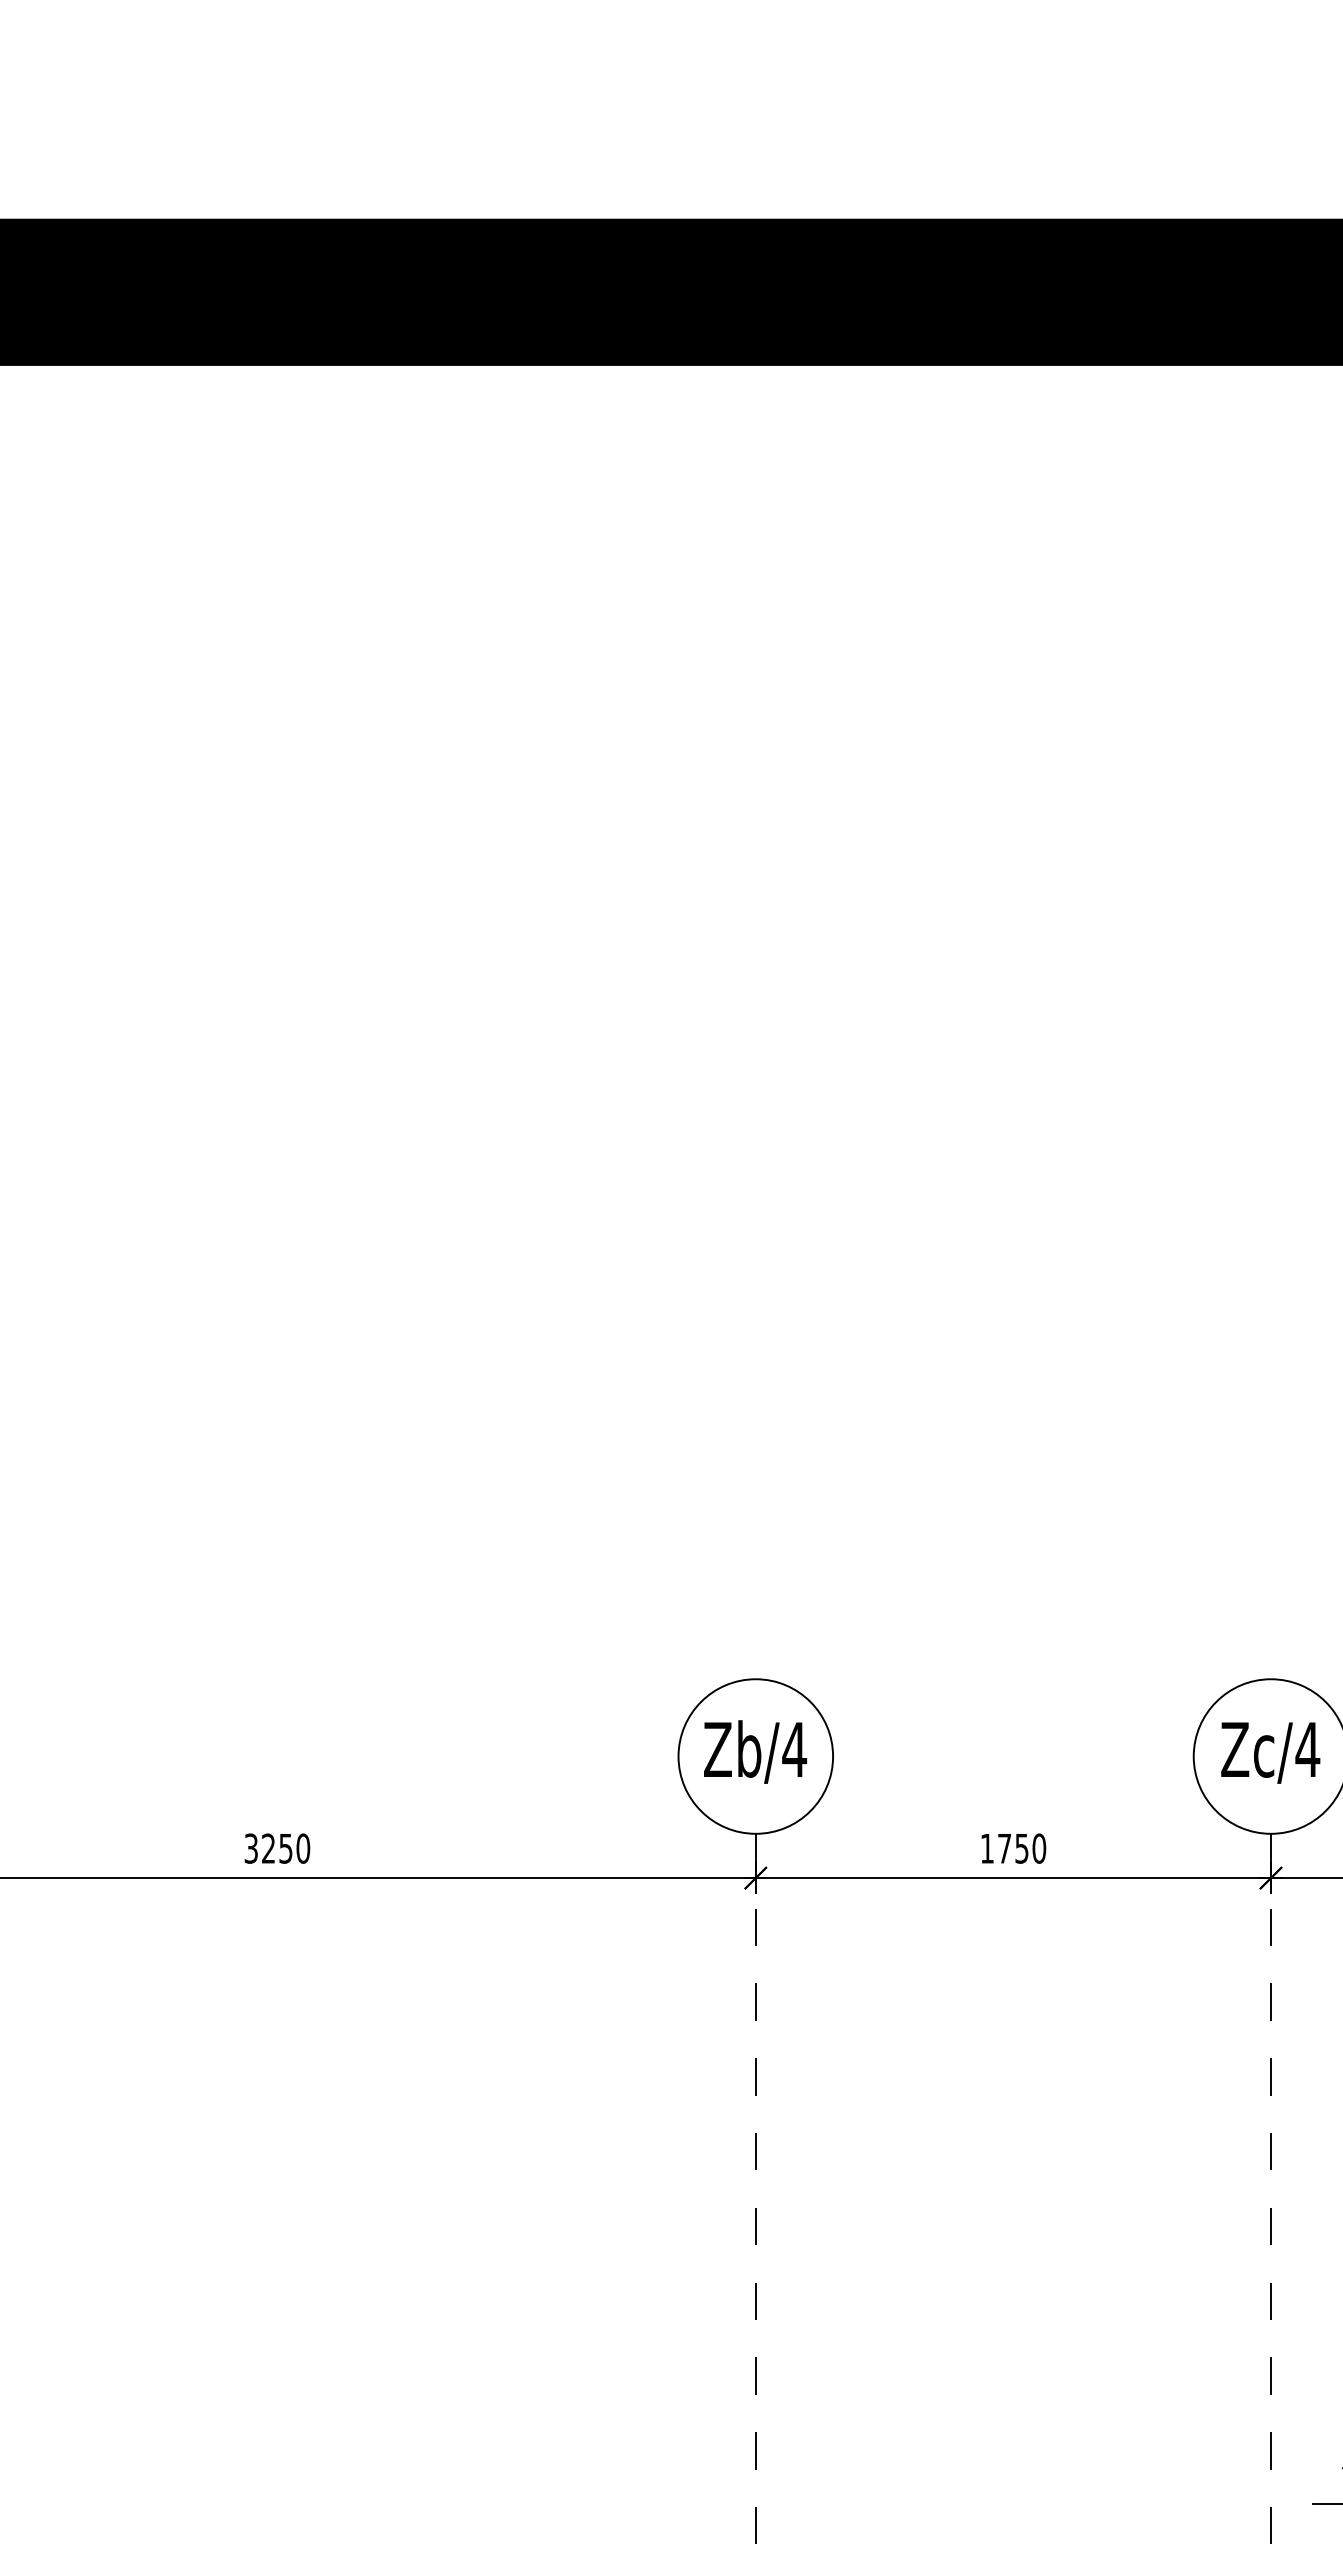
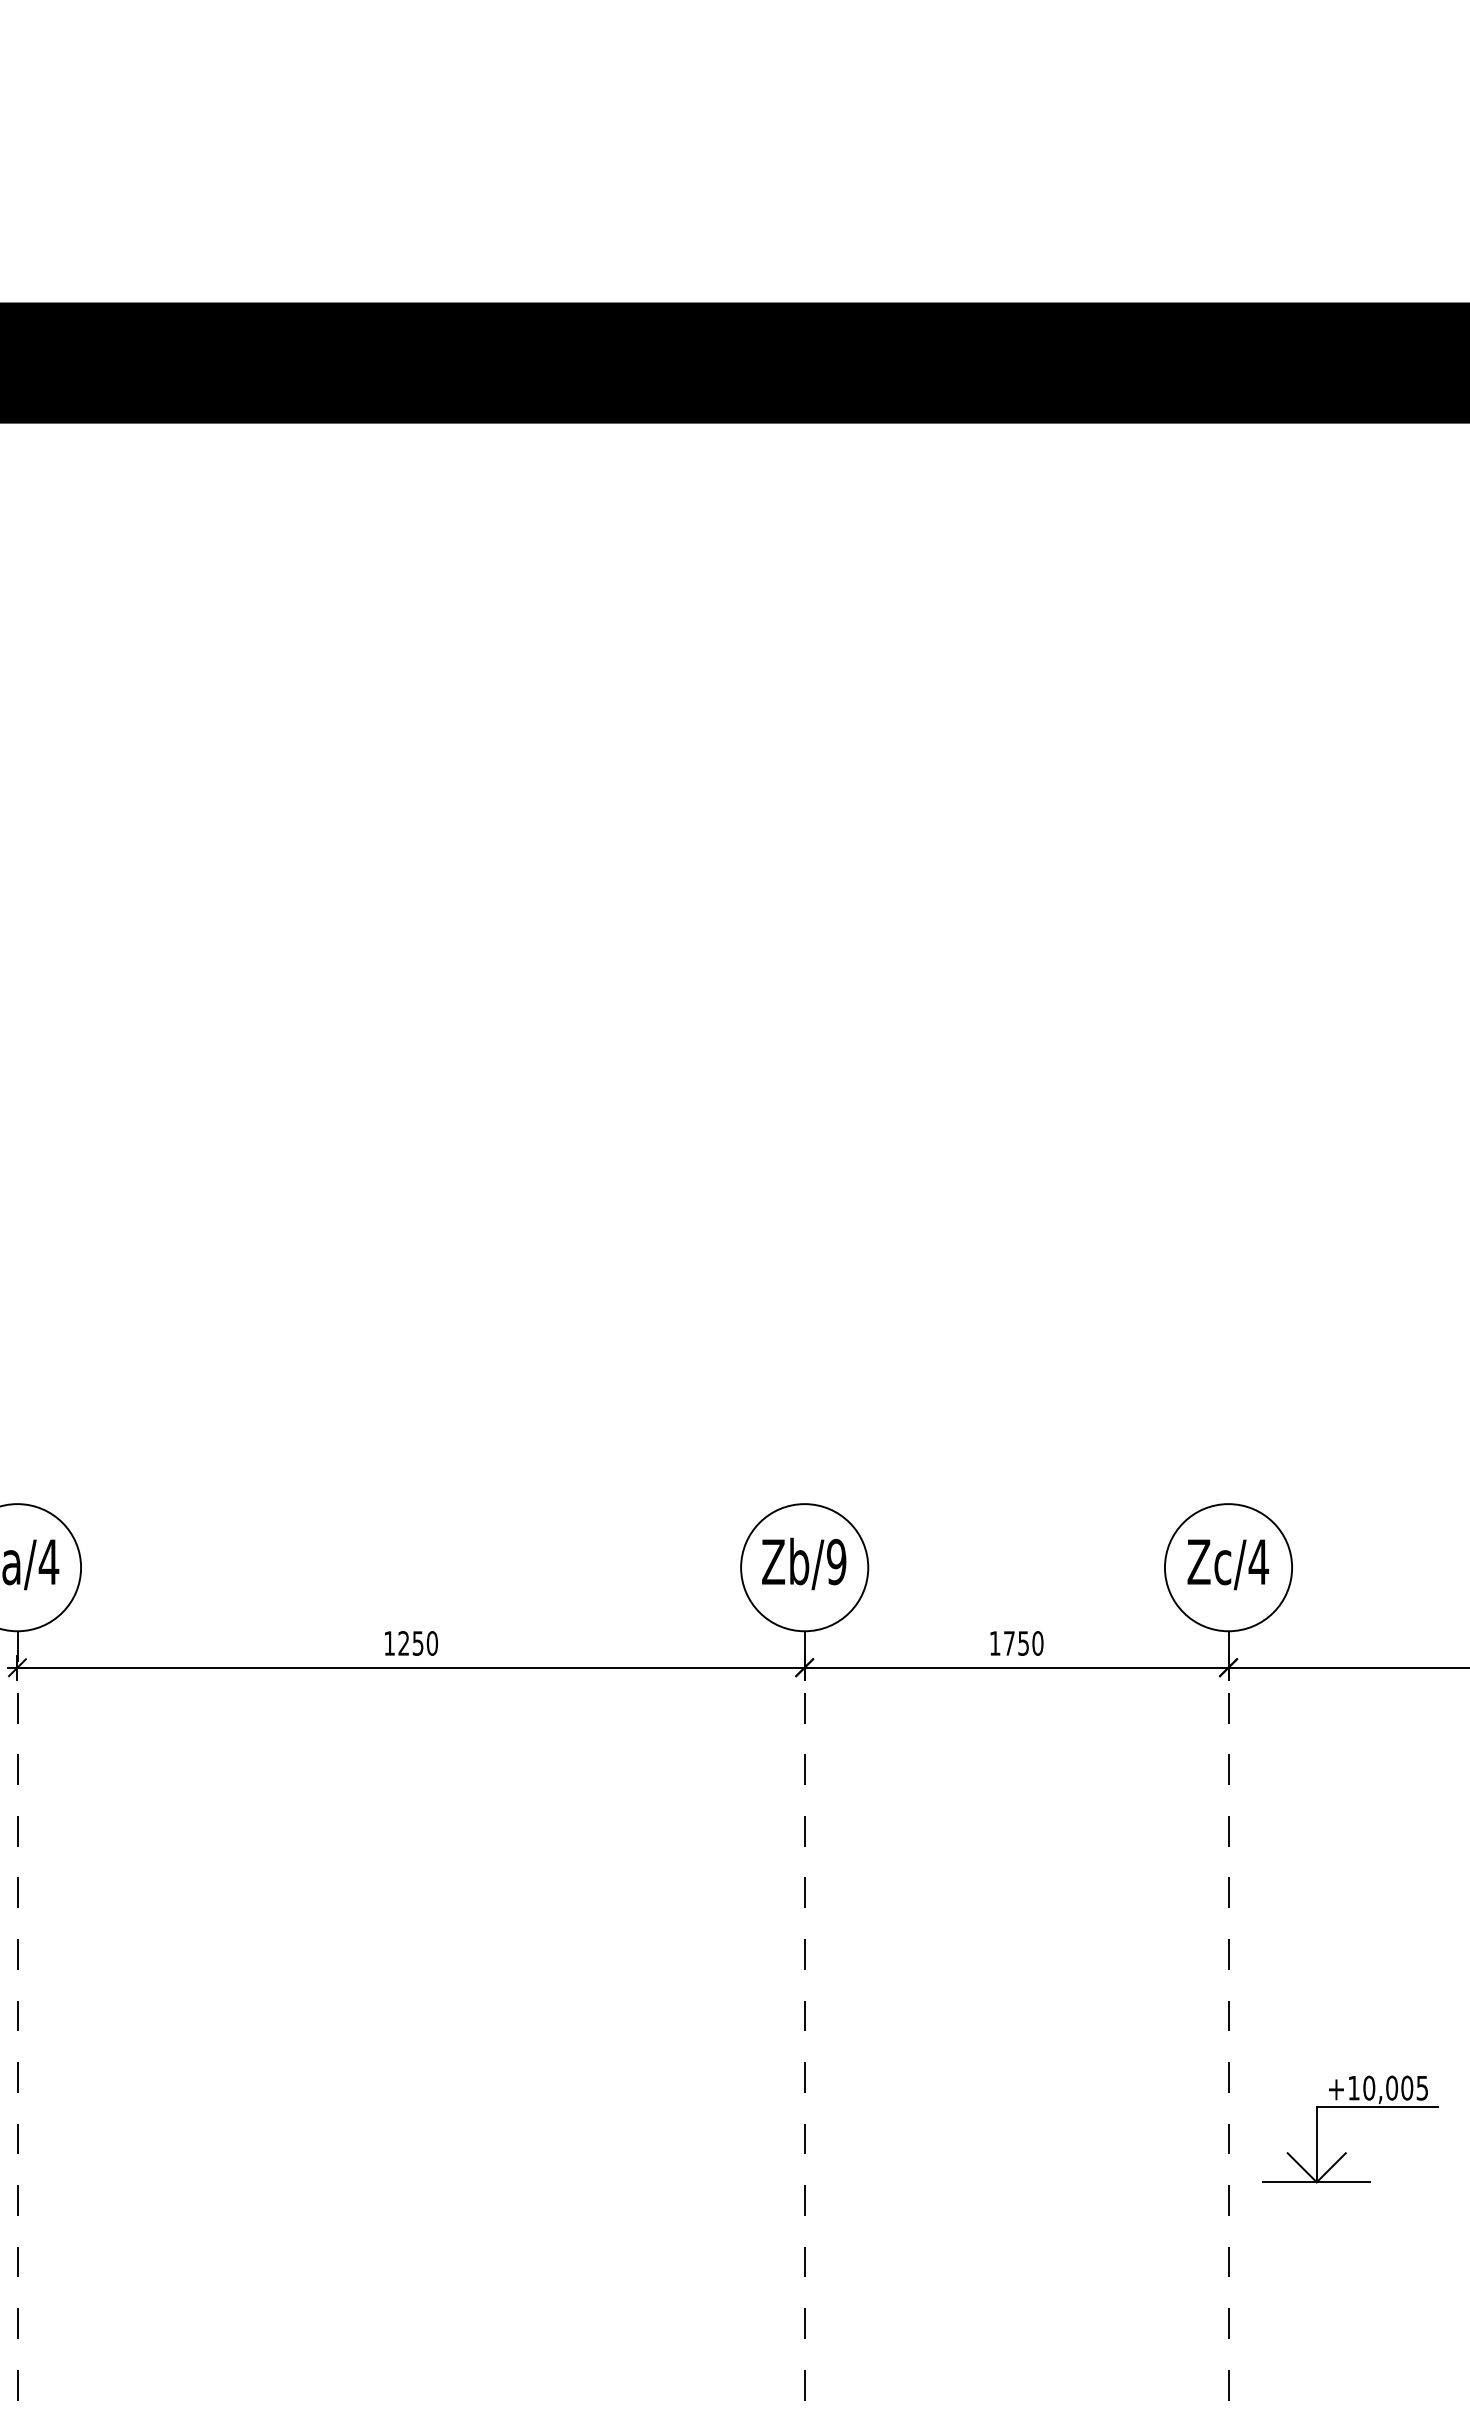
text: (794, 1749) -> (836, 1561), Zb/4 -> Zb/9
text: (251, 1848) -> (389, 1643), 3250 -> 1250

